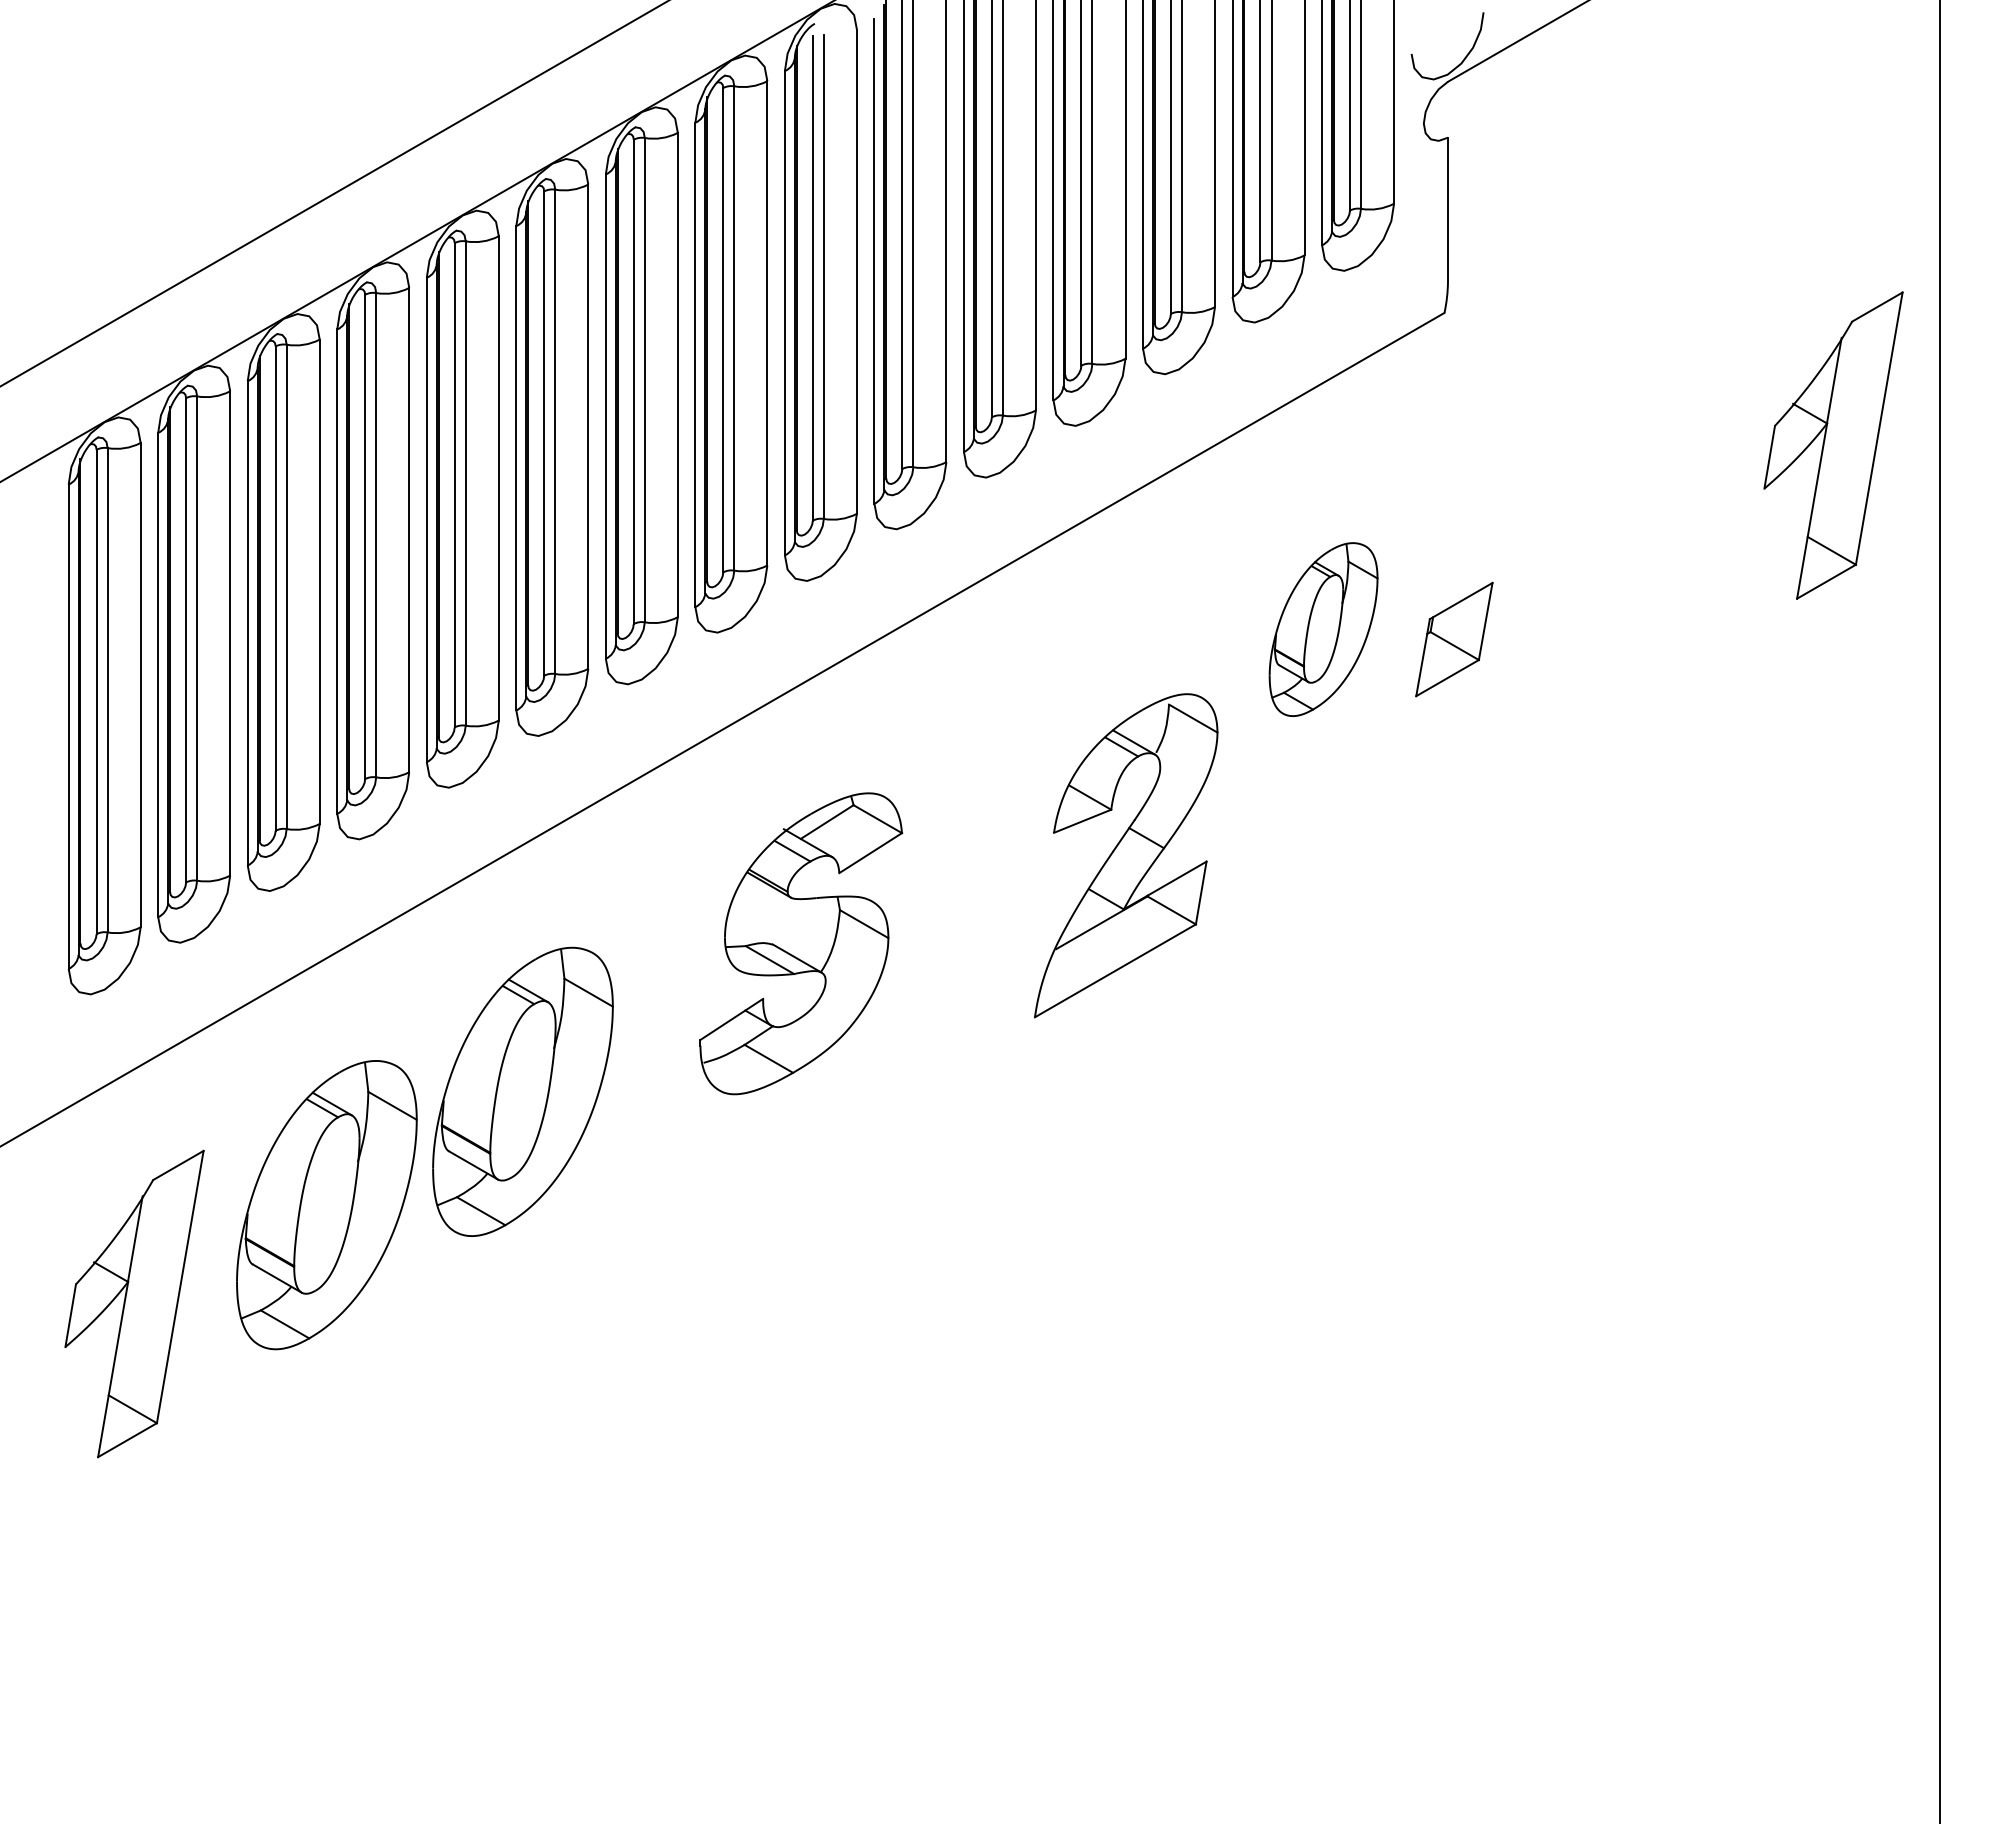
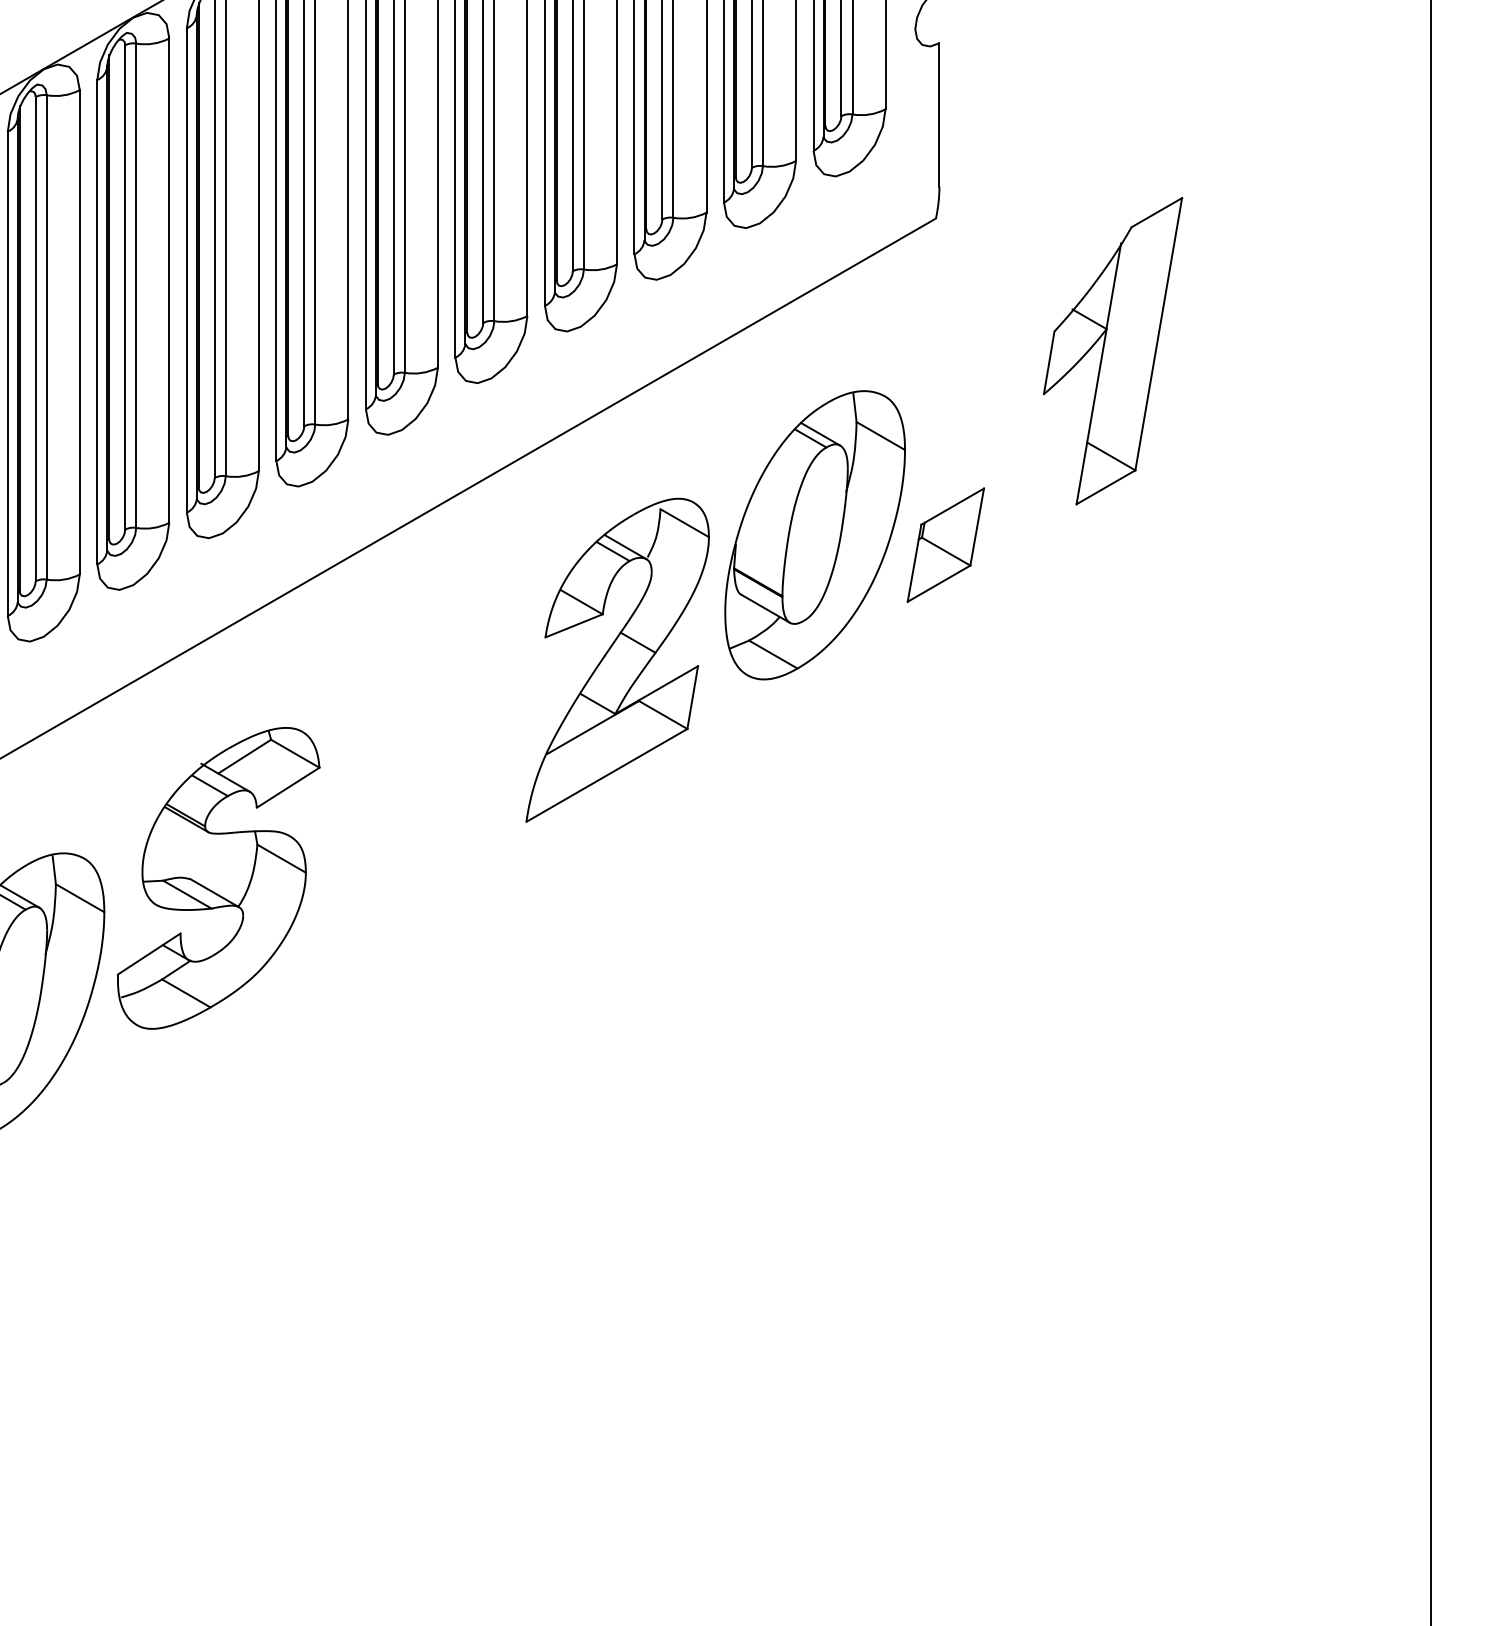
part: (1833, 445) -> (1112, 351), moved
part: (1323, 629) -> (814, 535), size x1.67
part: (1126, 855) -> (617, 660), moved
part: (801, 943) -> (218, 878), moved

